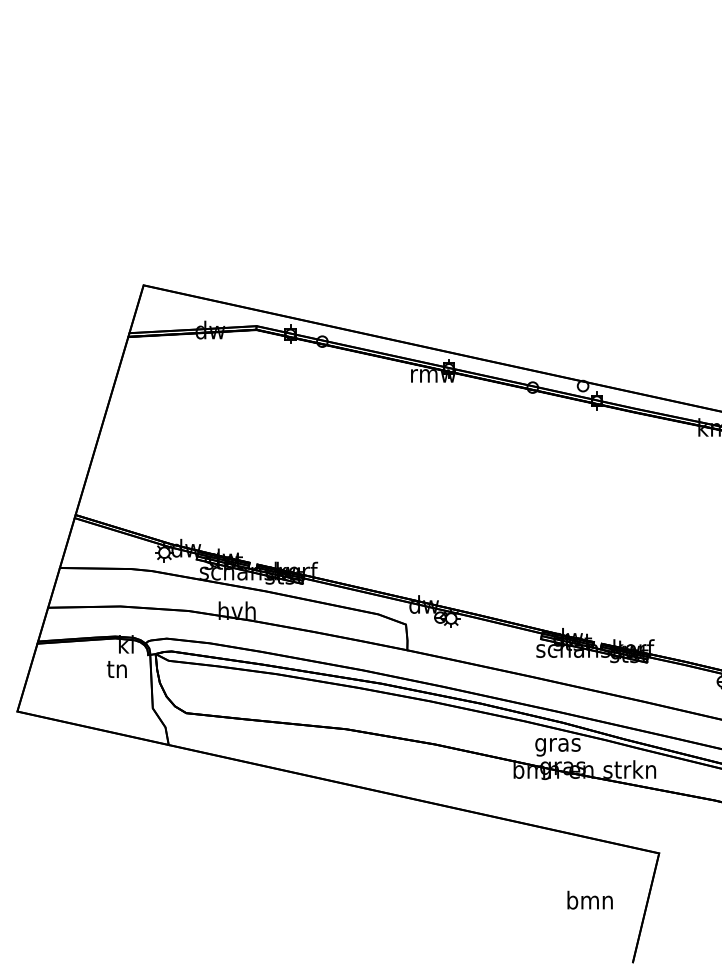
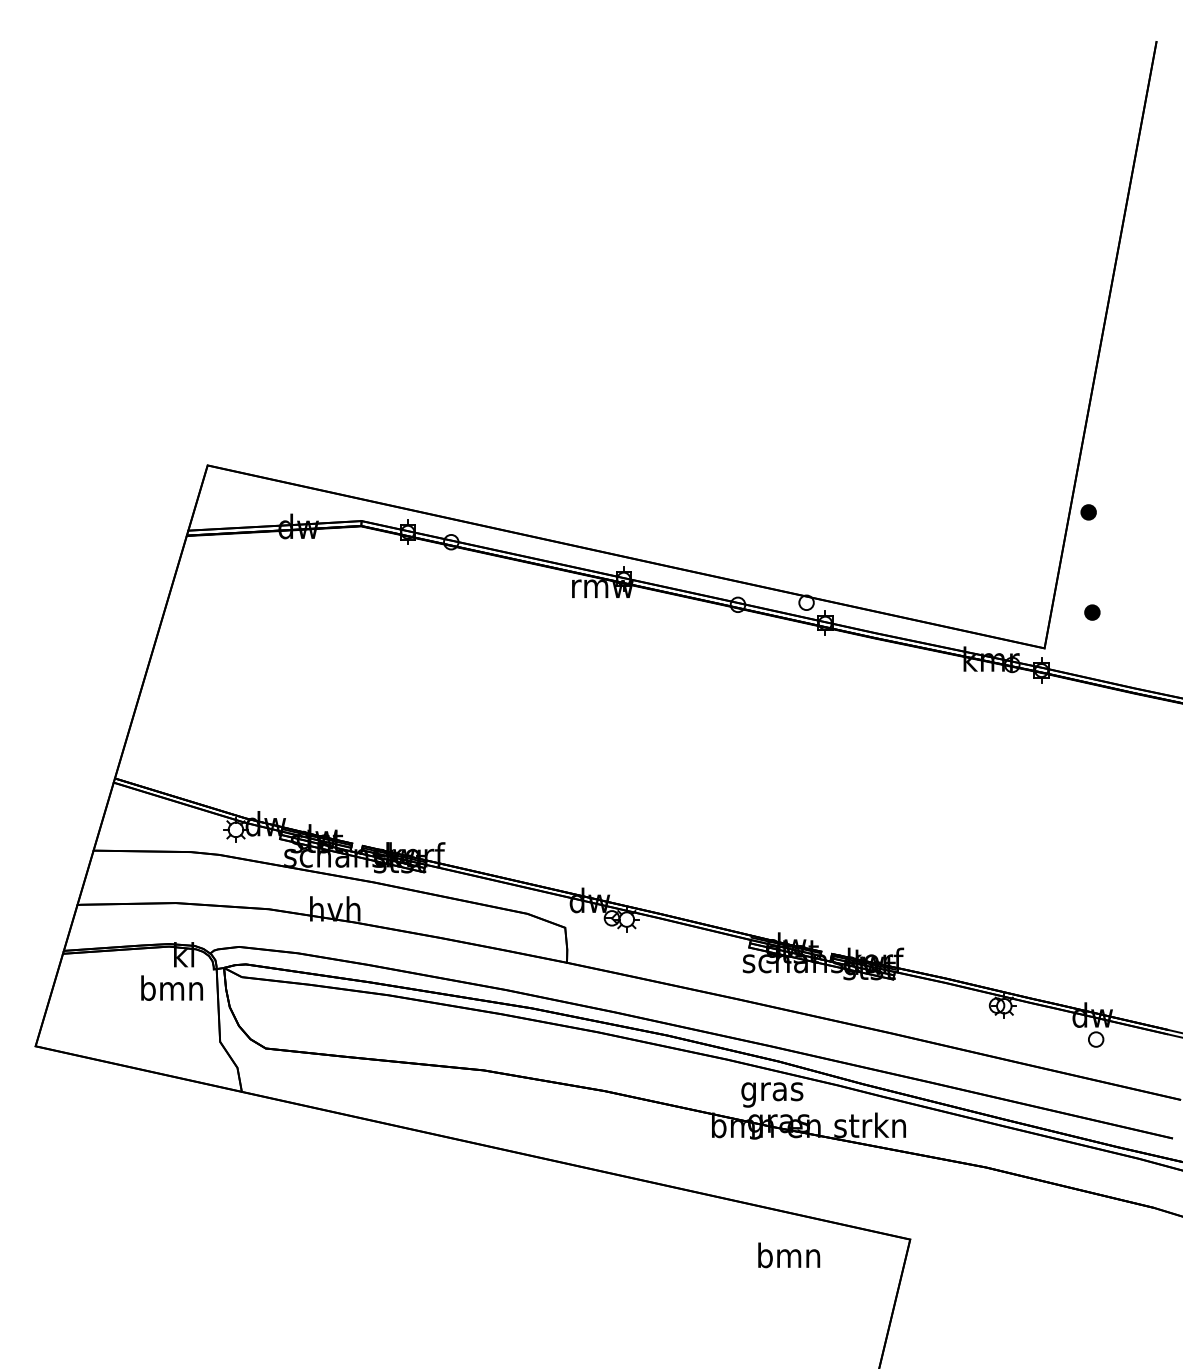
text: (117, 668) -> (172, 987), tn -> bmn
text: (590, 900) -> (789, 1255), moved

